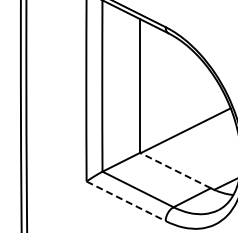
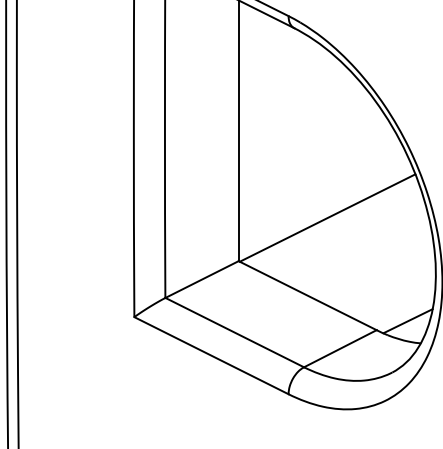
line: (175, 170) -> (307, 295), dashed -> solid
line: (126, 201) -> (212, 356), dashed -> solid

